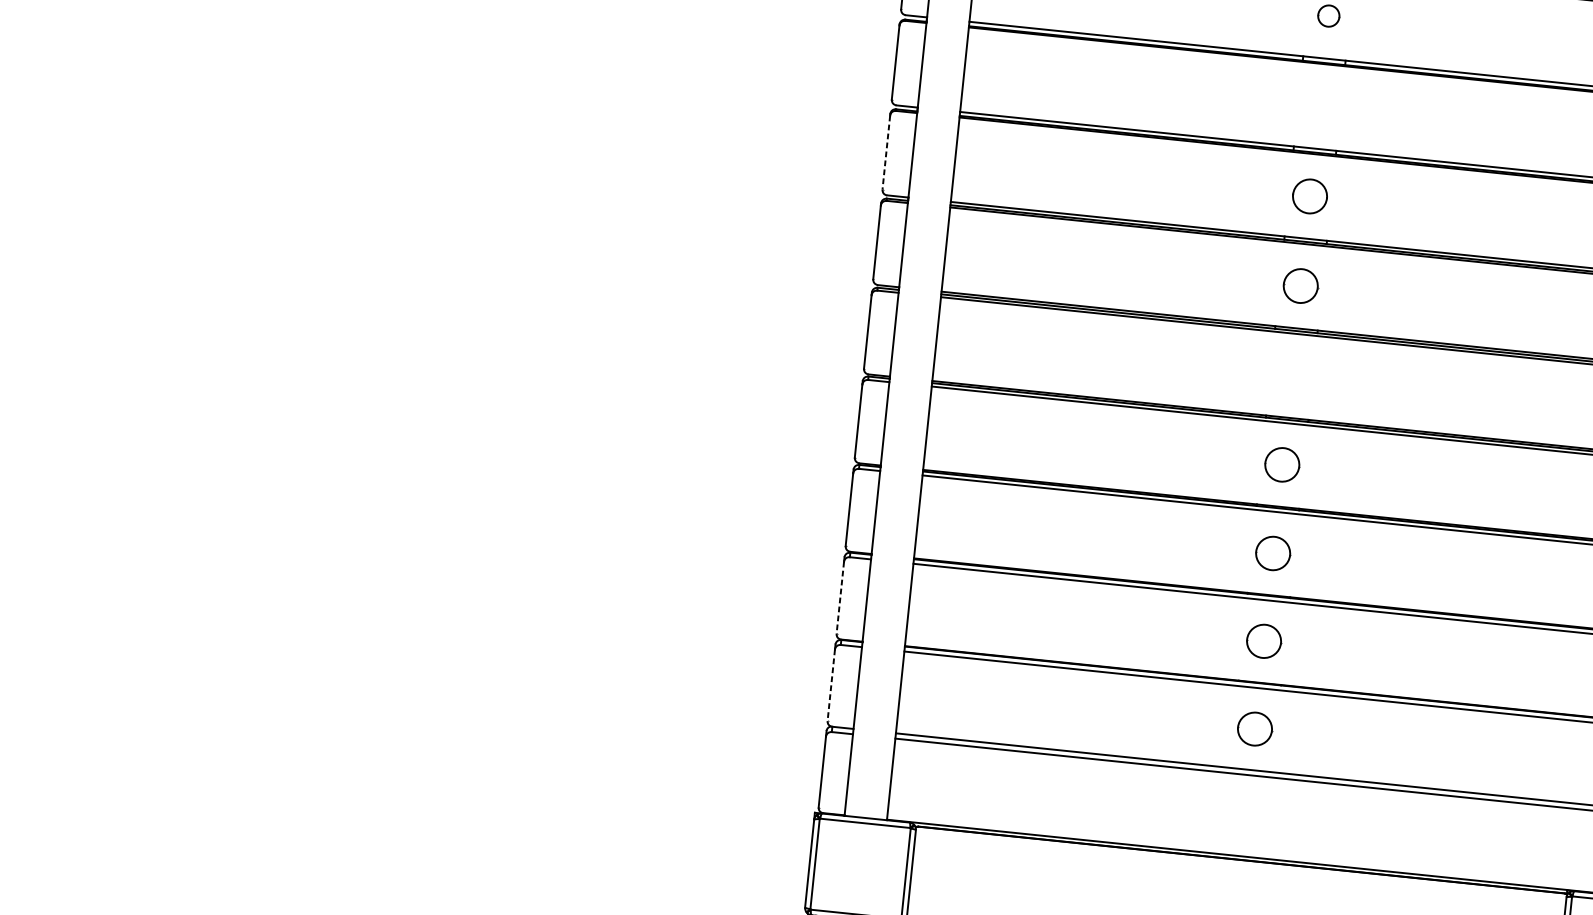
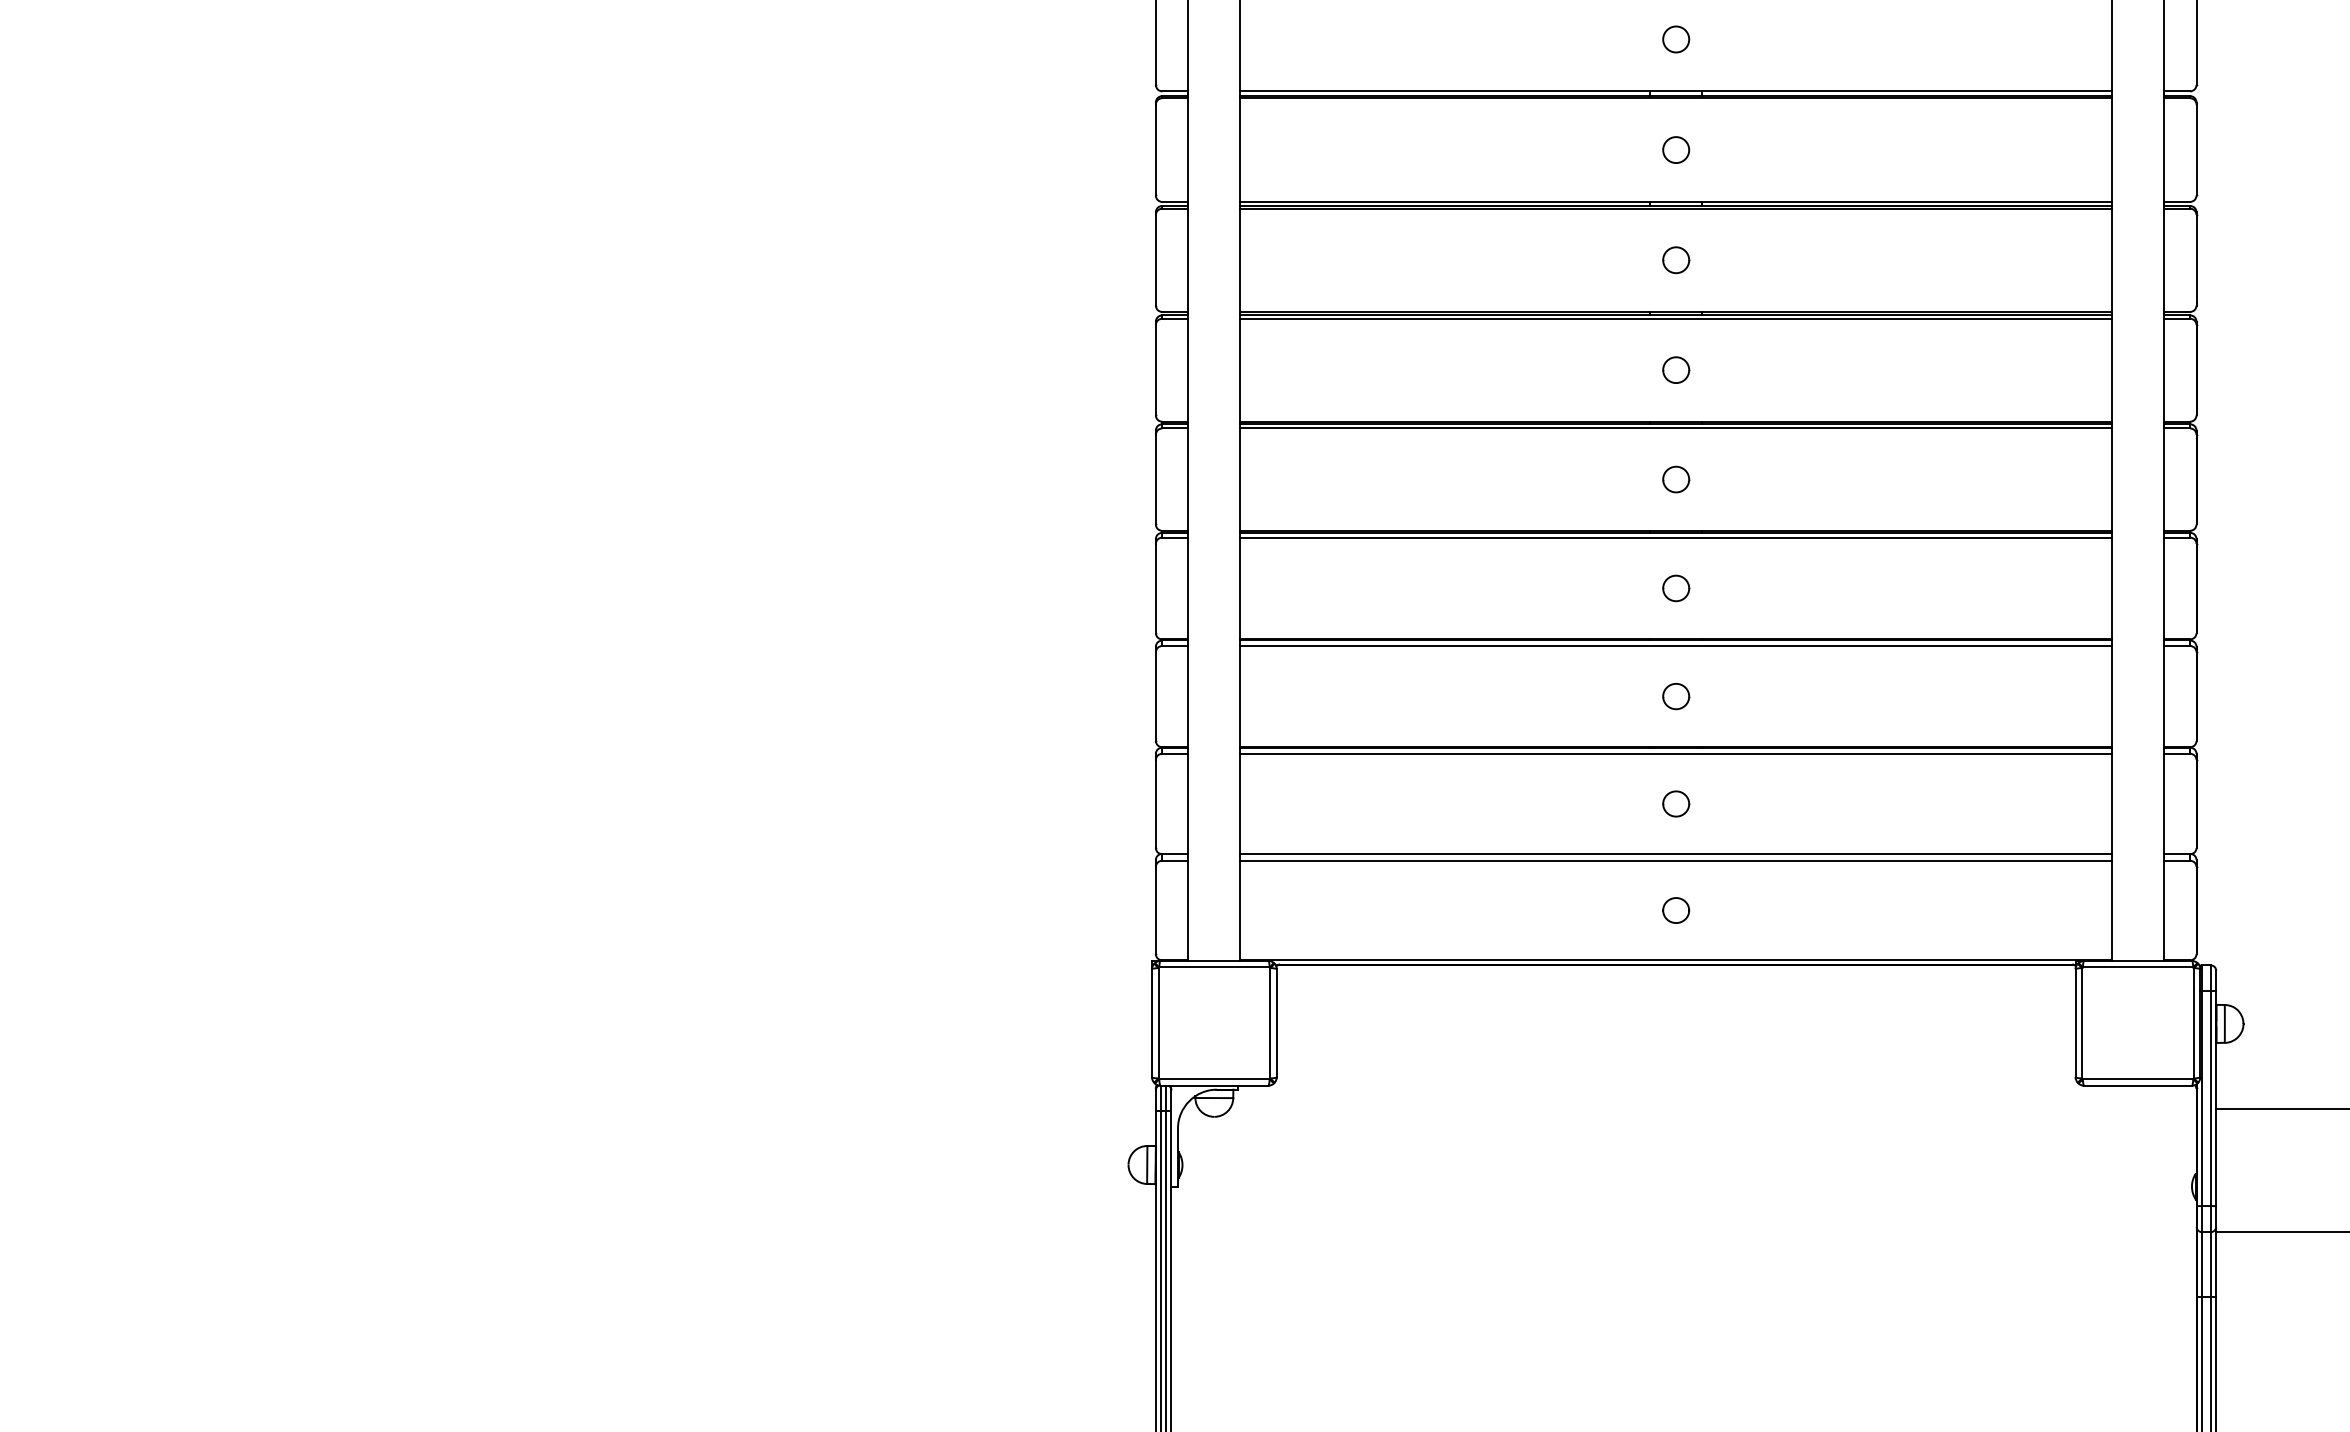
part: (1319, 106) -> (1676, 39), added
line: (886, 152) -> (1155, 150), dashed -> solid
part: (1310, 196) -> (1676, 149), size x0.62
part: (1301, 286) -> (1676, 260), size x0.62
part: (1291, 375) -> (1676, 369), added
part: (1282, 464) -> (1676, 479), size x0.62
part: (1273, 553) -> (1676, 588), size x0.62
line: (839, 598) -> (1155, 697), dashed -> solid
part: (1264, 641) -> (1676, 696), size x0.62
line: (830, 685) -> (1155, 804), dashed -> solid
part: (1255, 728) -> (1676, 803), size x0.62
part: (1246, 815) -> (1676, 910), added

